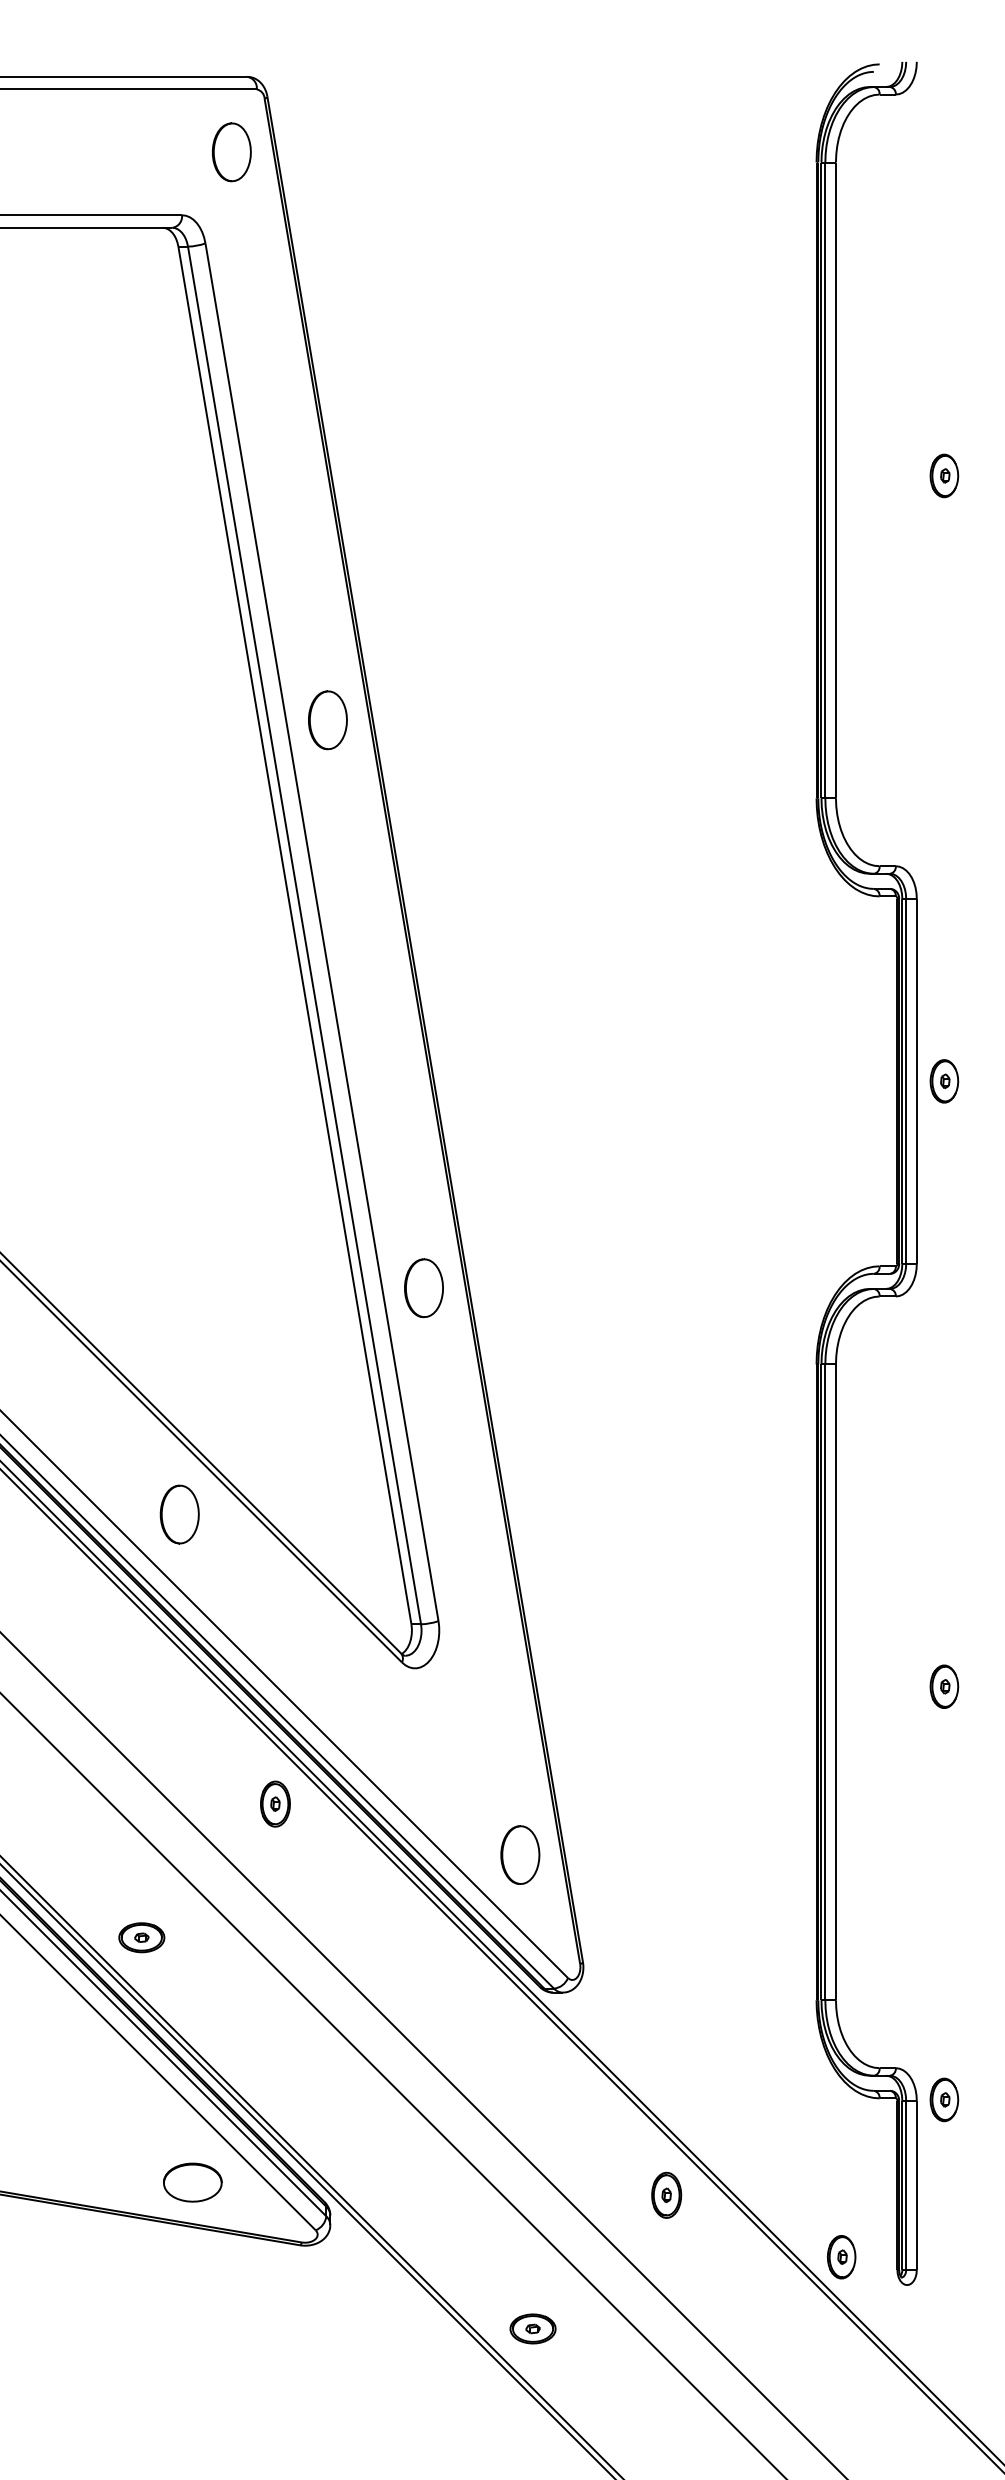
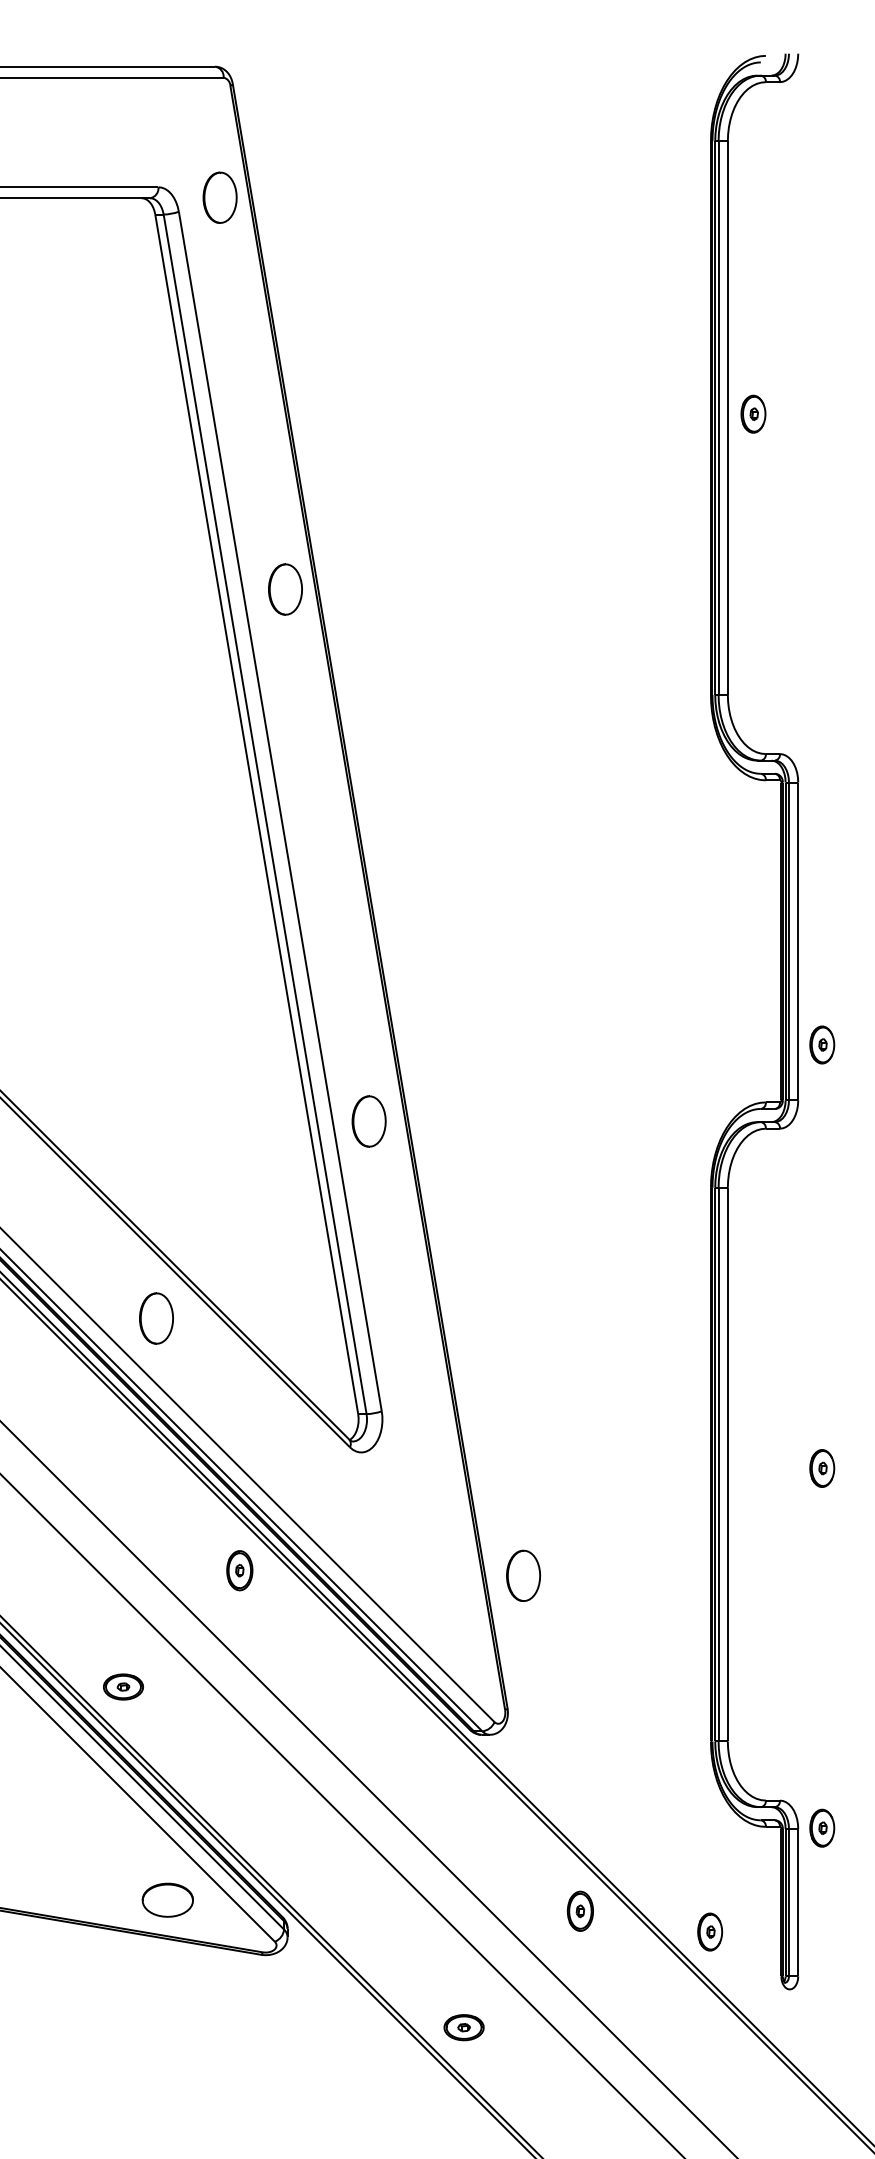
part: (231, 152) -> (219, 197), moved
part: (944, 475) -> (753, 413), moved
part: (327, 720) -> (285, 589), moved
part: (944, 1081) -> (822, 1045), moved
part: (520, 1854) -> (523, 1575), moved
part: (841, 2257) -> (710, 1932), moved

